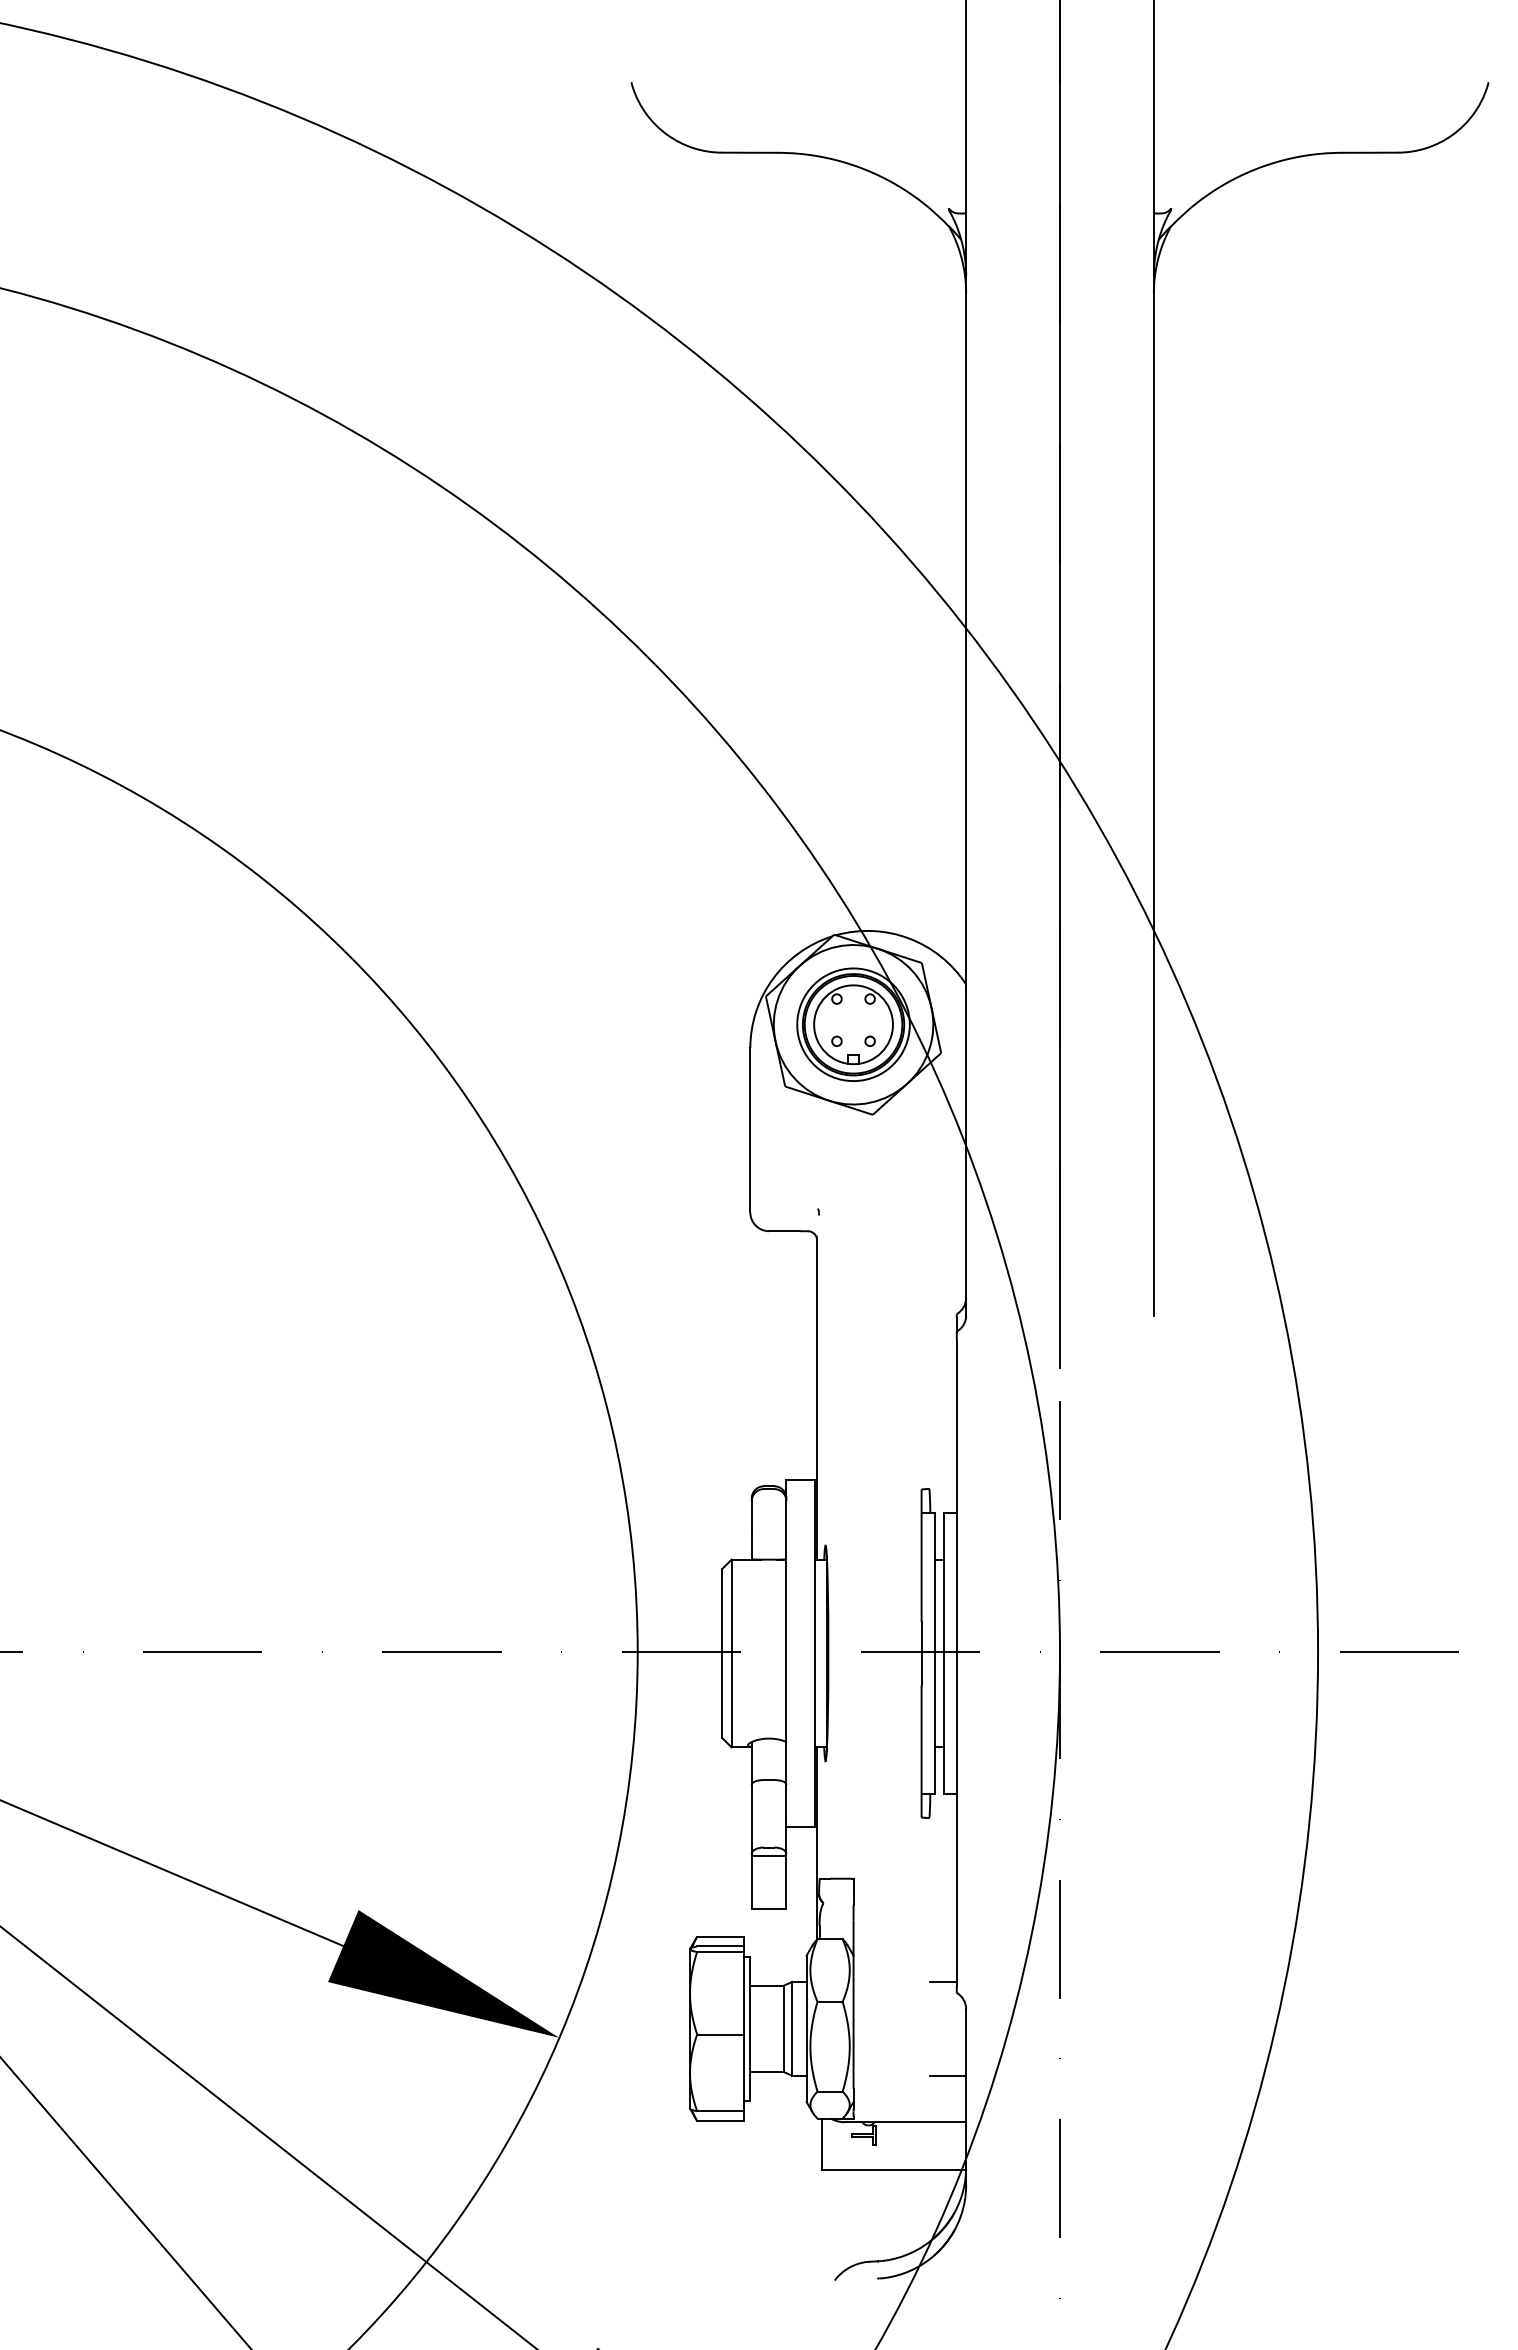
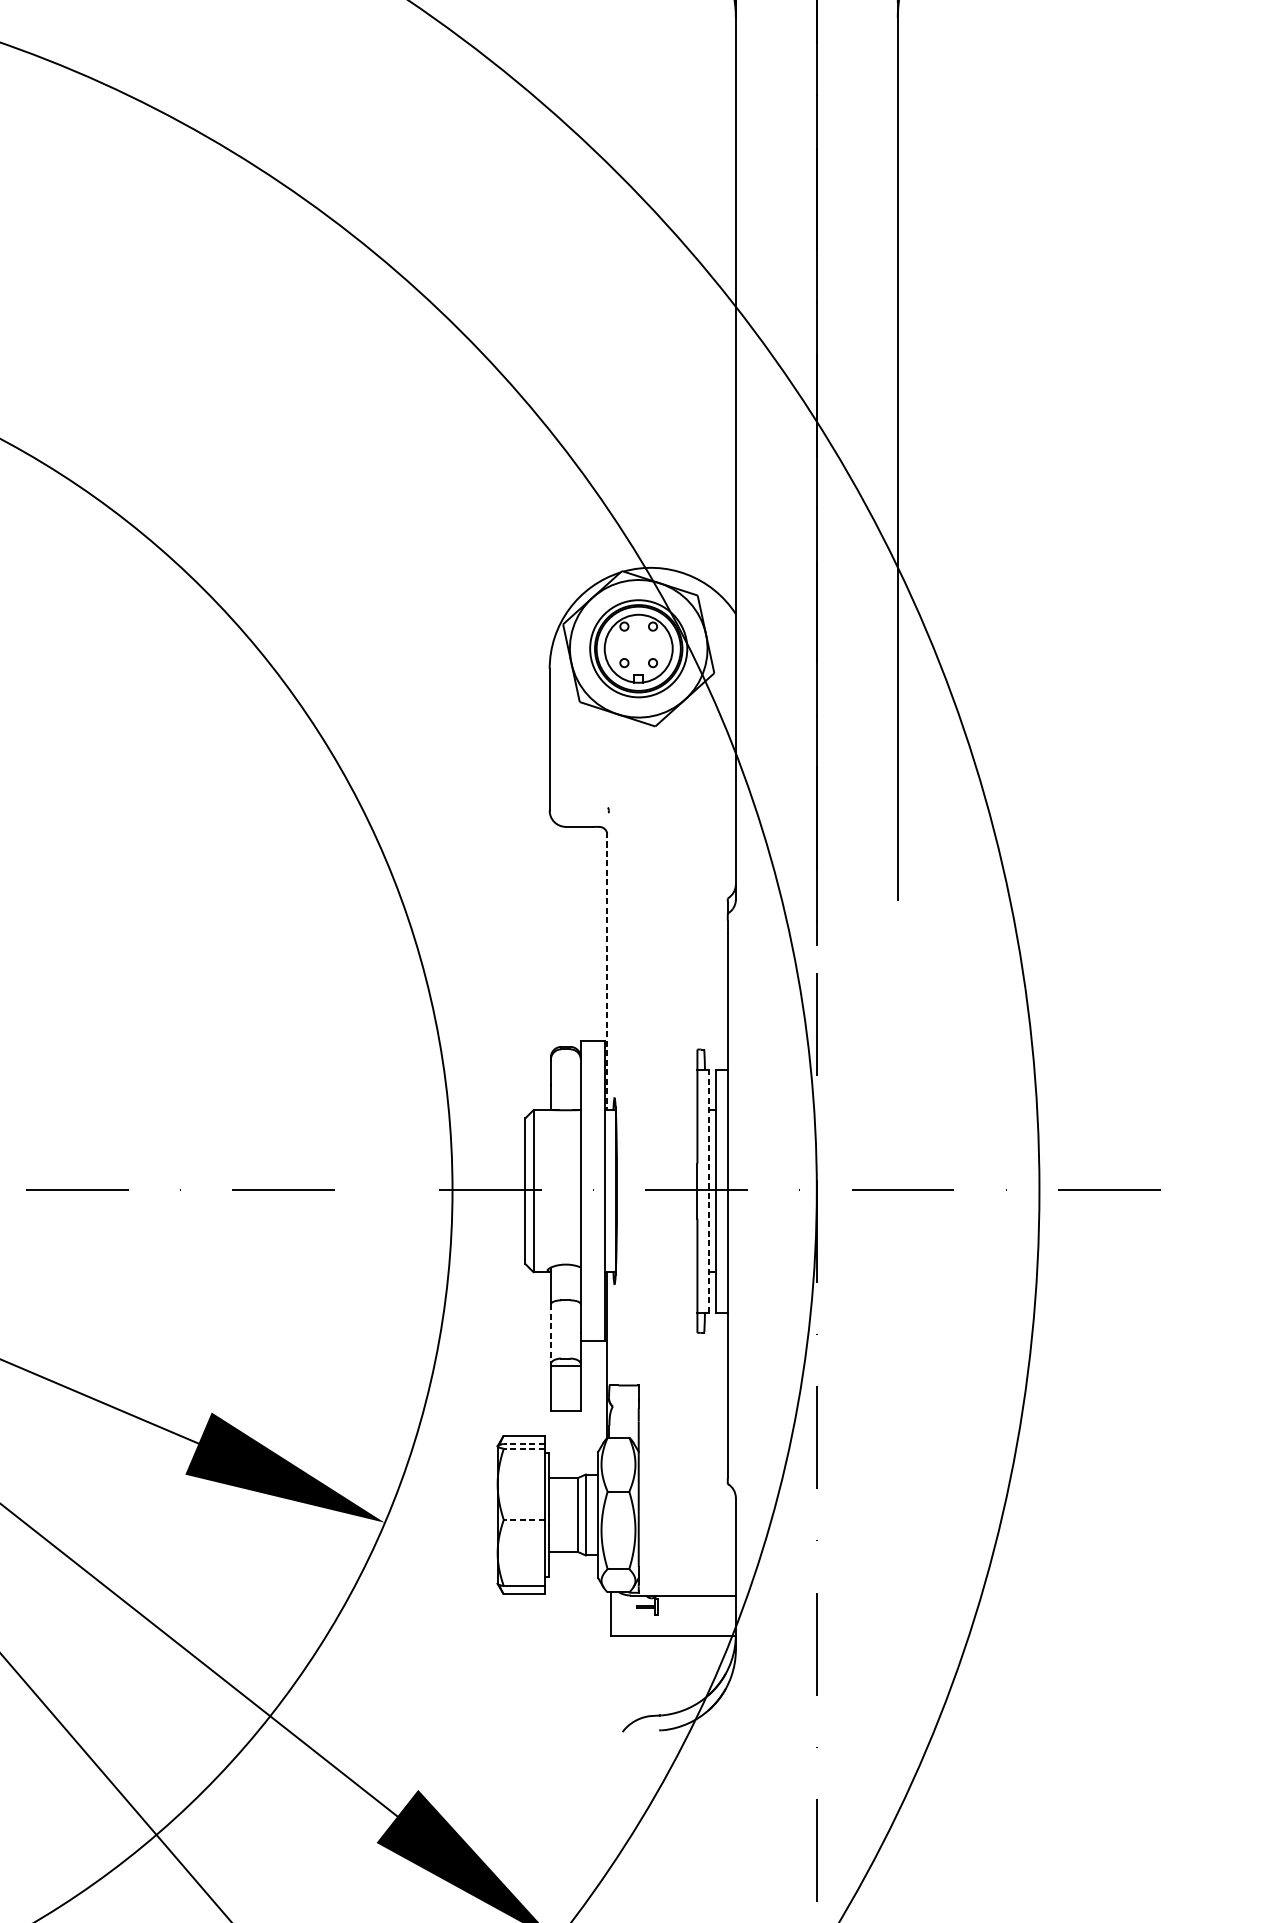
line: (816, 1398) -> (606, 971), solid -> dashed
line: (934, 1653) -> (708, 1191), solid -> dashed
line: (751, 1819) -> (550, 1334), solid -> dashed
line: (720, 1946) -> (523, 1443), solid -> dashed
line: (720, 1952) -> (523, 1449), solid -> dashed
line: (942, 1981) -> (715, 1474), removed
line: (720, 2034) -> (523, 1519), solid -> dashed
line: (947, 2075) -> (719, 1555), removed

